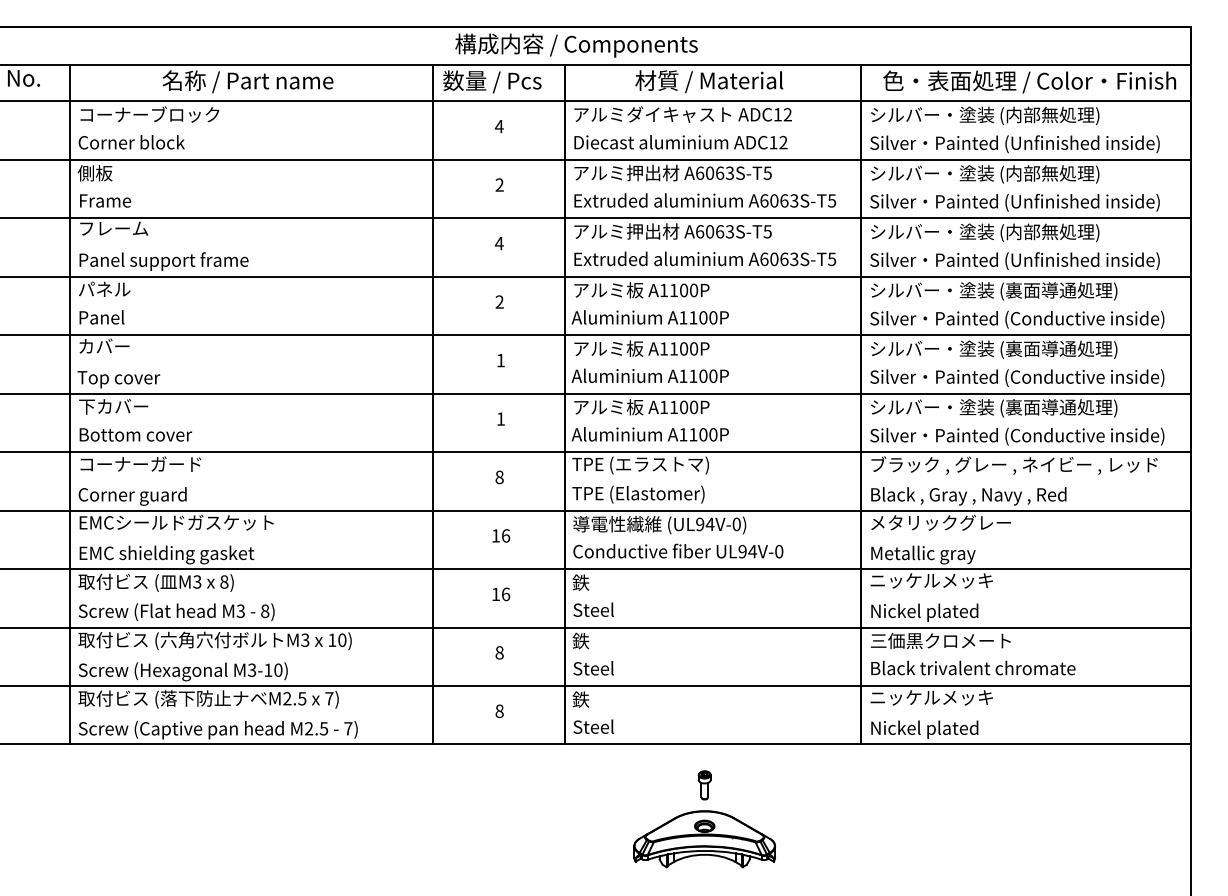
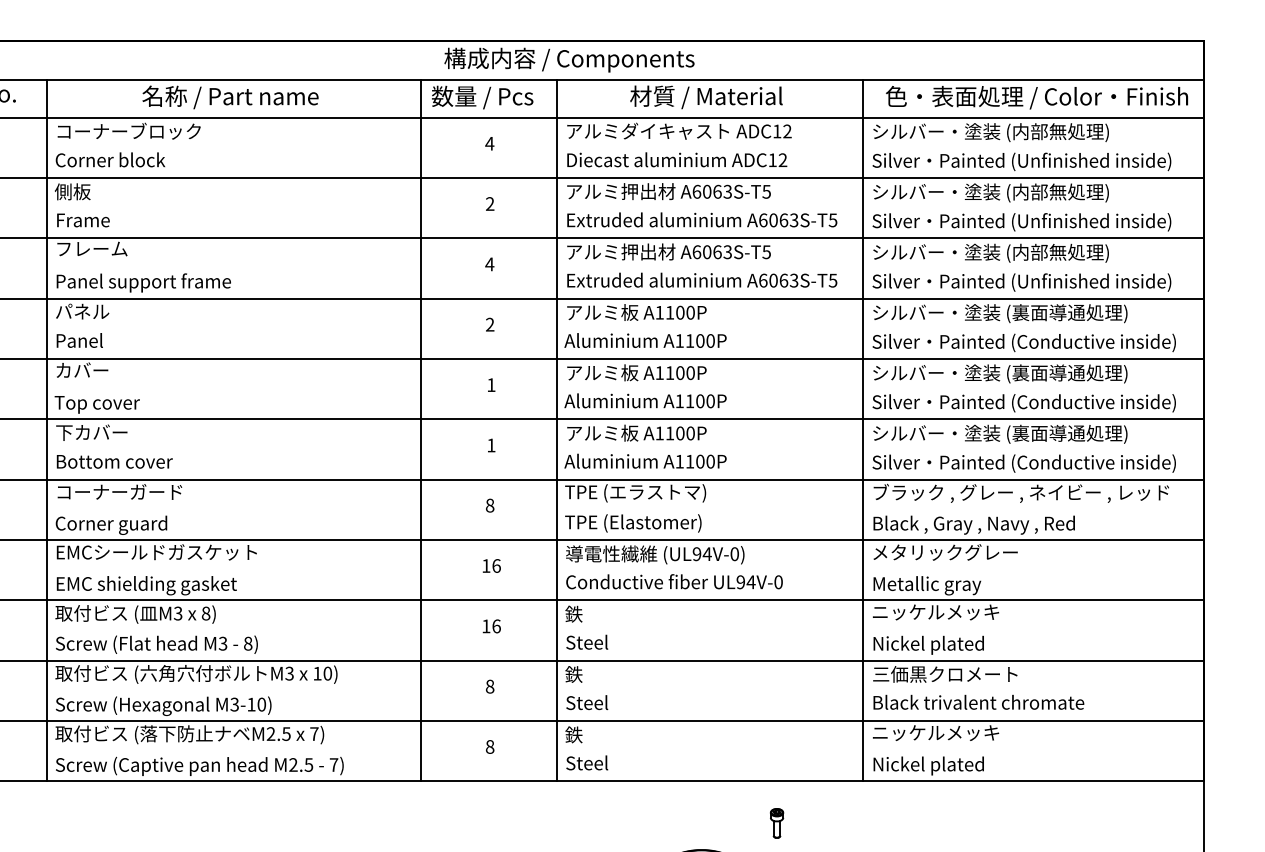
part: (704, 785) -> (776, 823), moved

